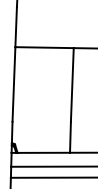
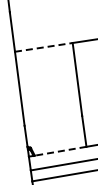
line: (45, 47) -> (44, 47), solid -> dashed
line: (43, 152) -> (60, 150), solid -> dashed

